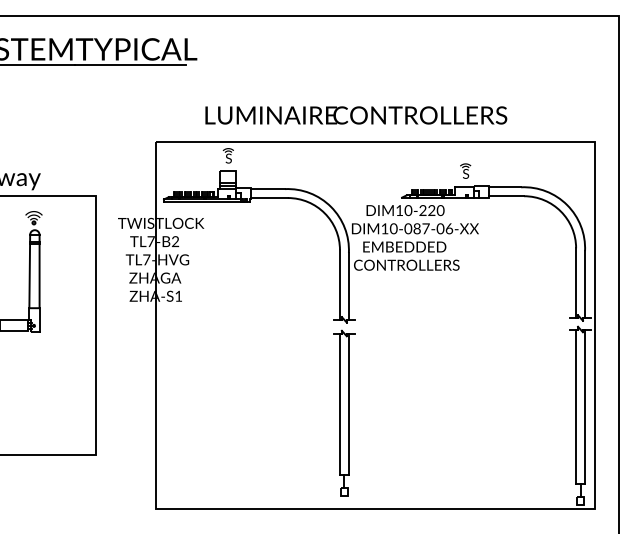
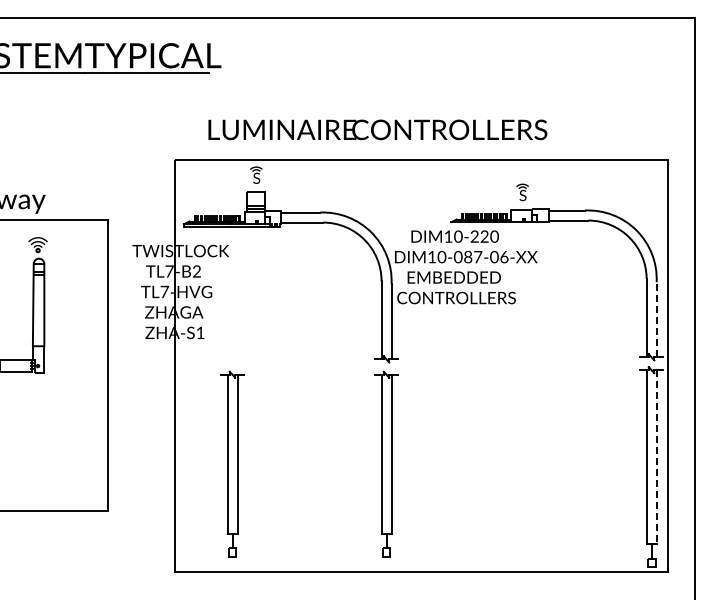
text: (355, 115) -> (377, 129), moved
line: (584, 284) -> (656, 319), solid -> dashed
line: (584, 407) -> (656, 457), solid -> dashed
part: (207, 412) -> (232, 463), added

